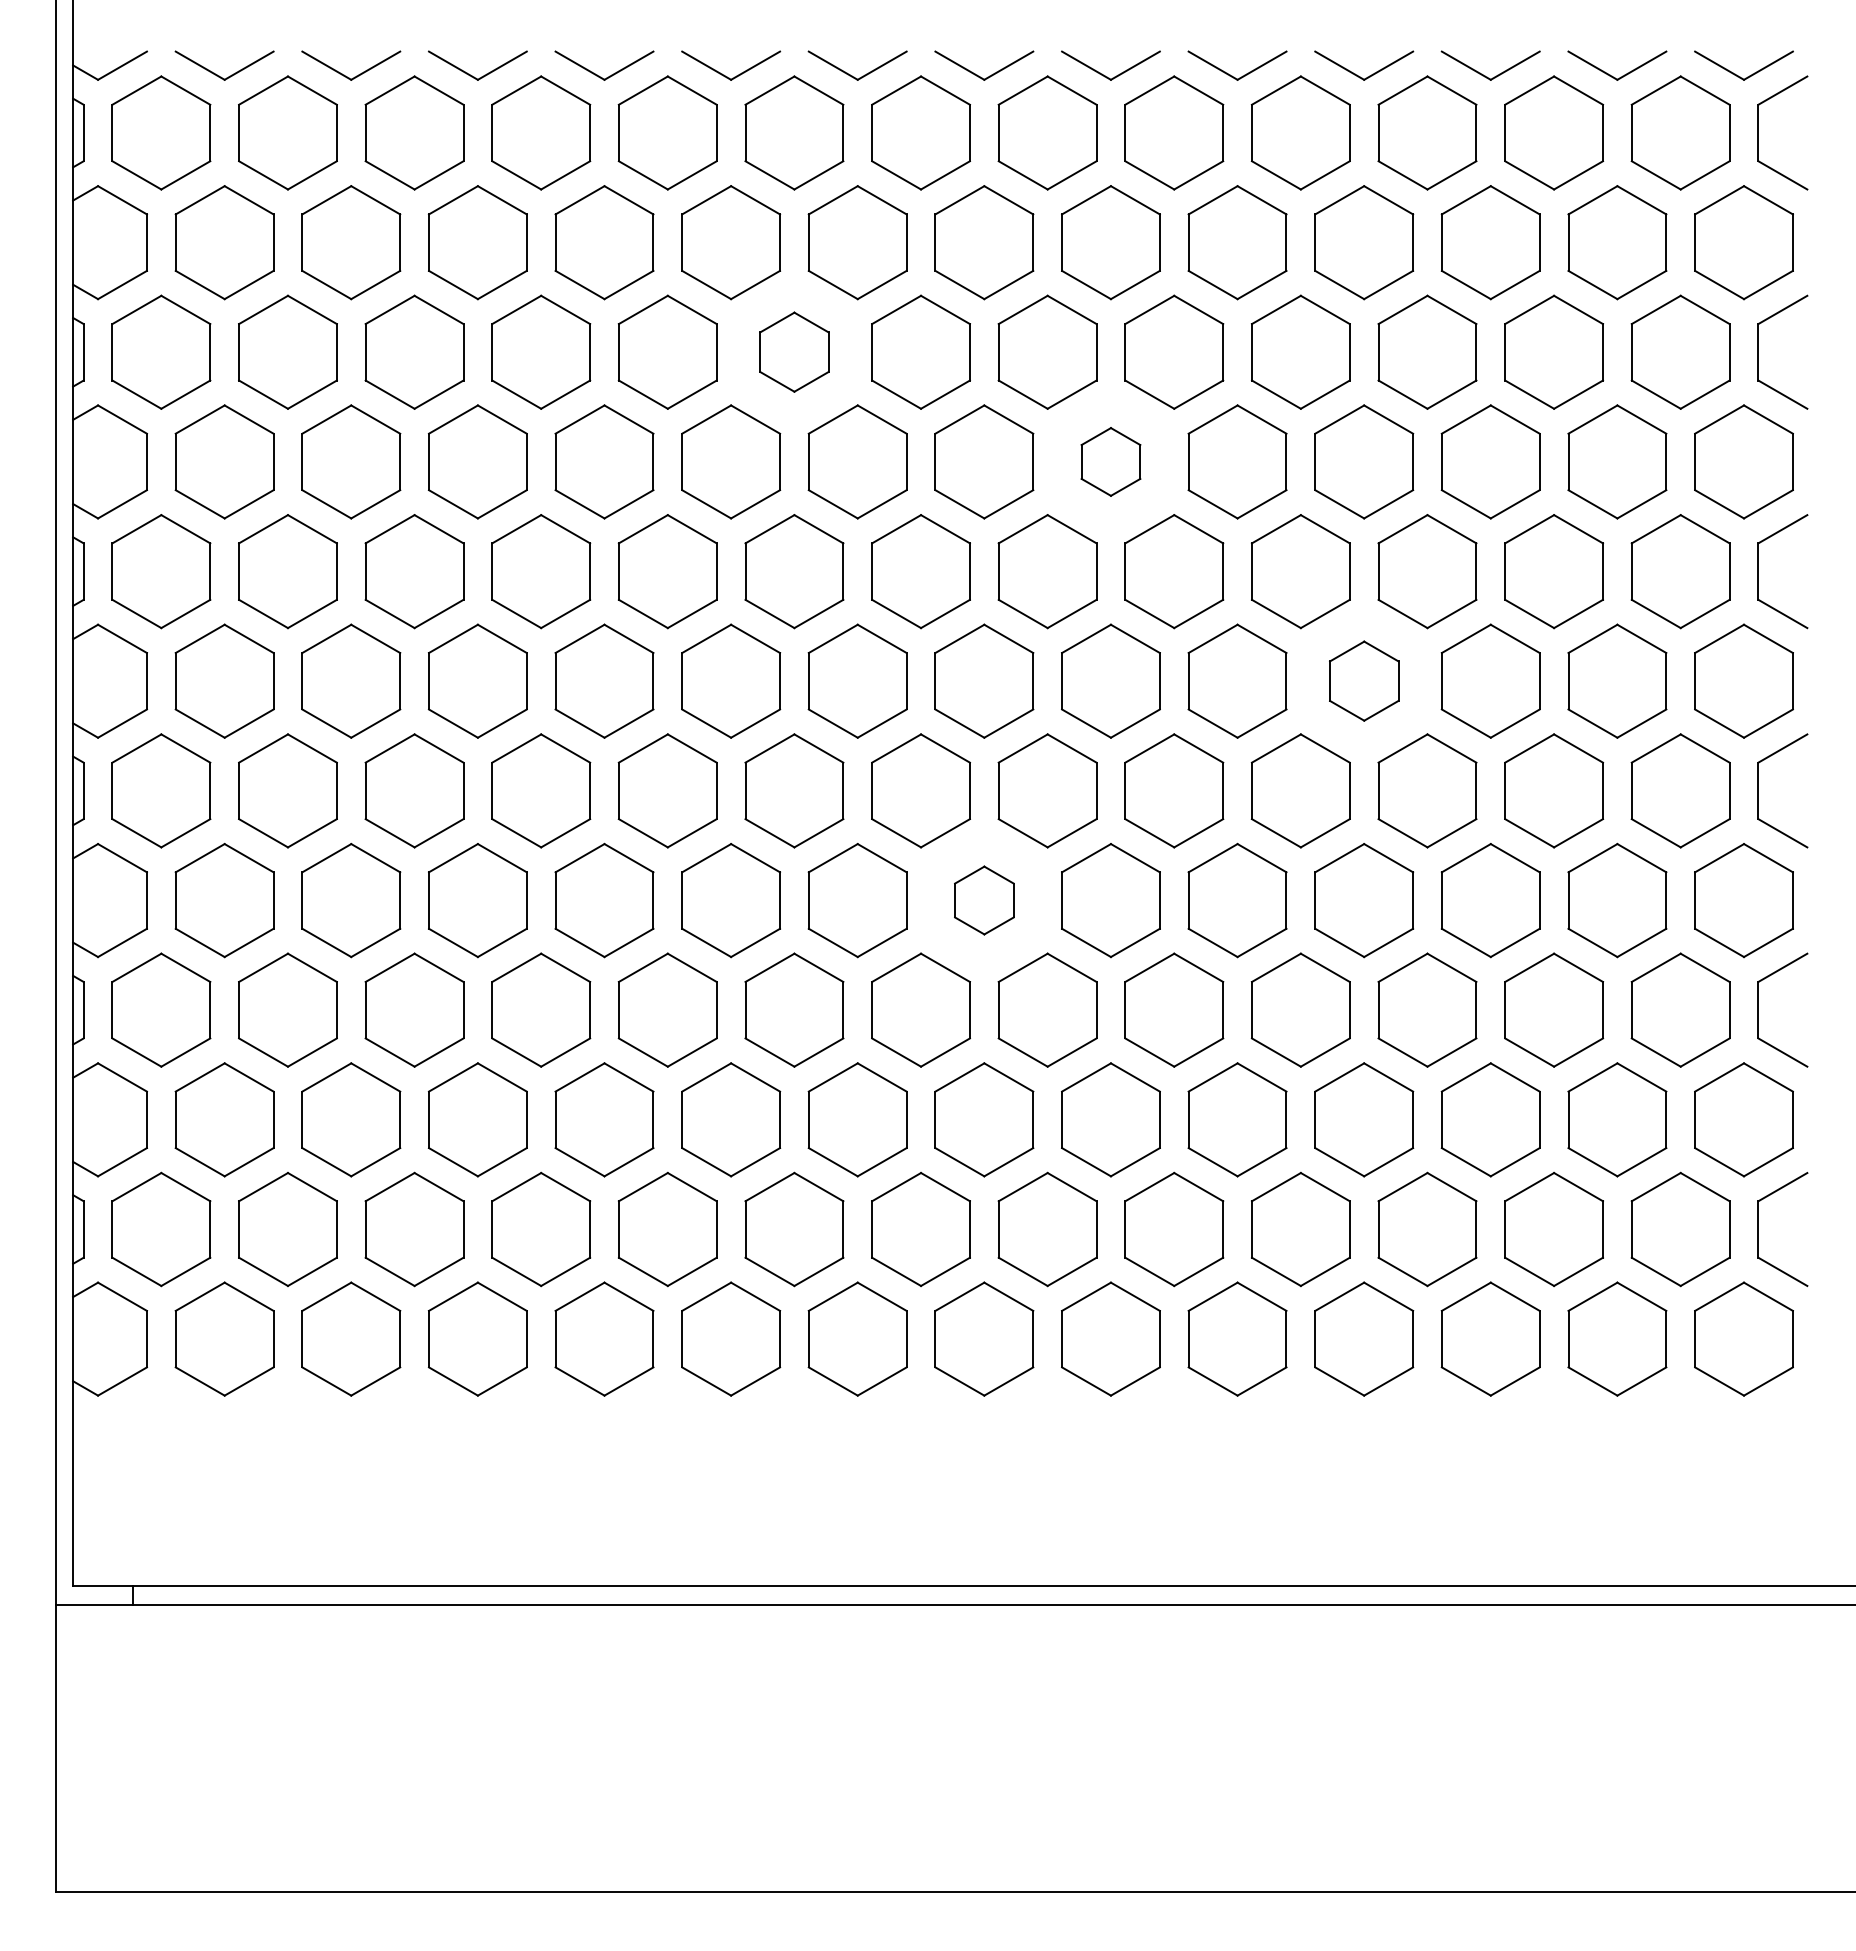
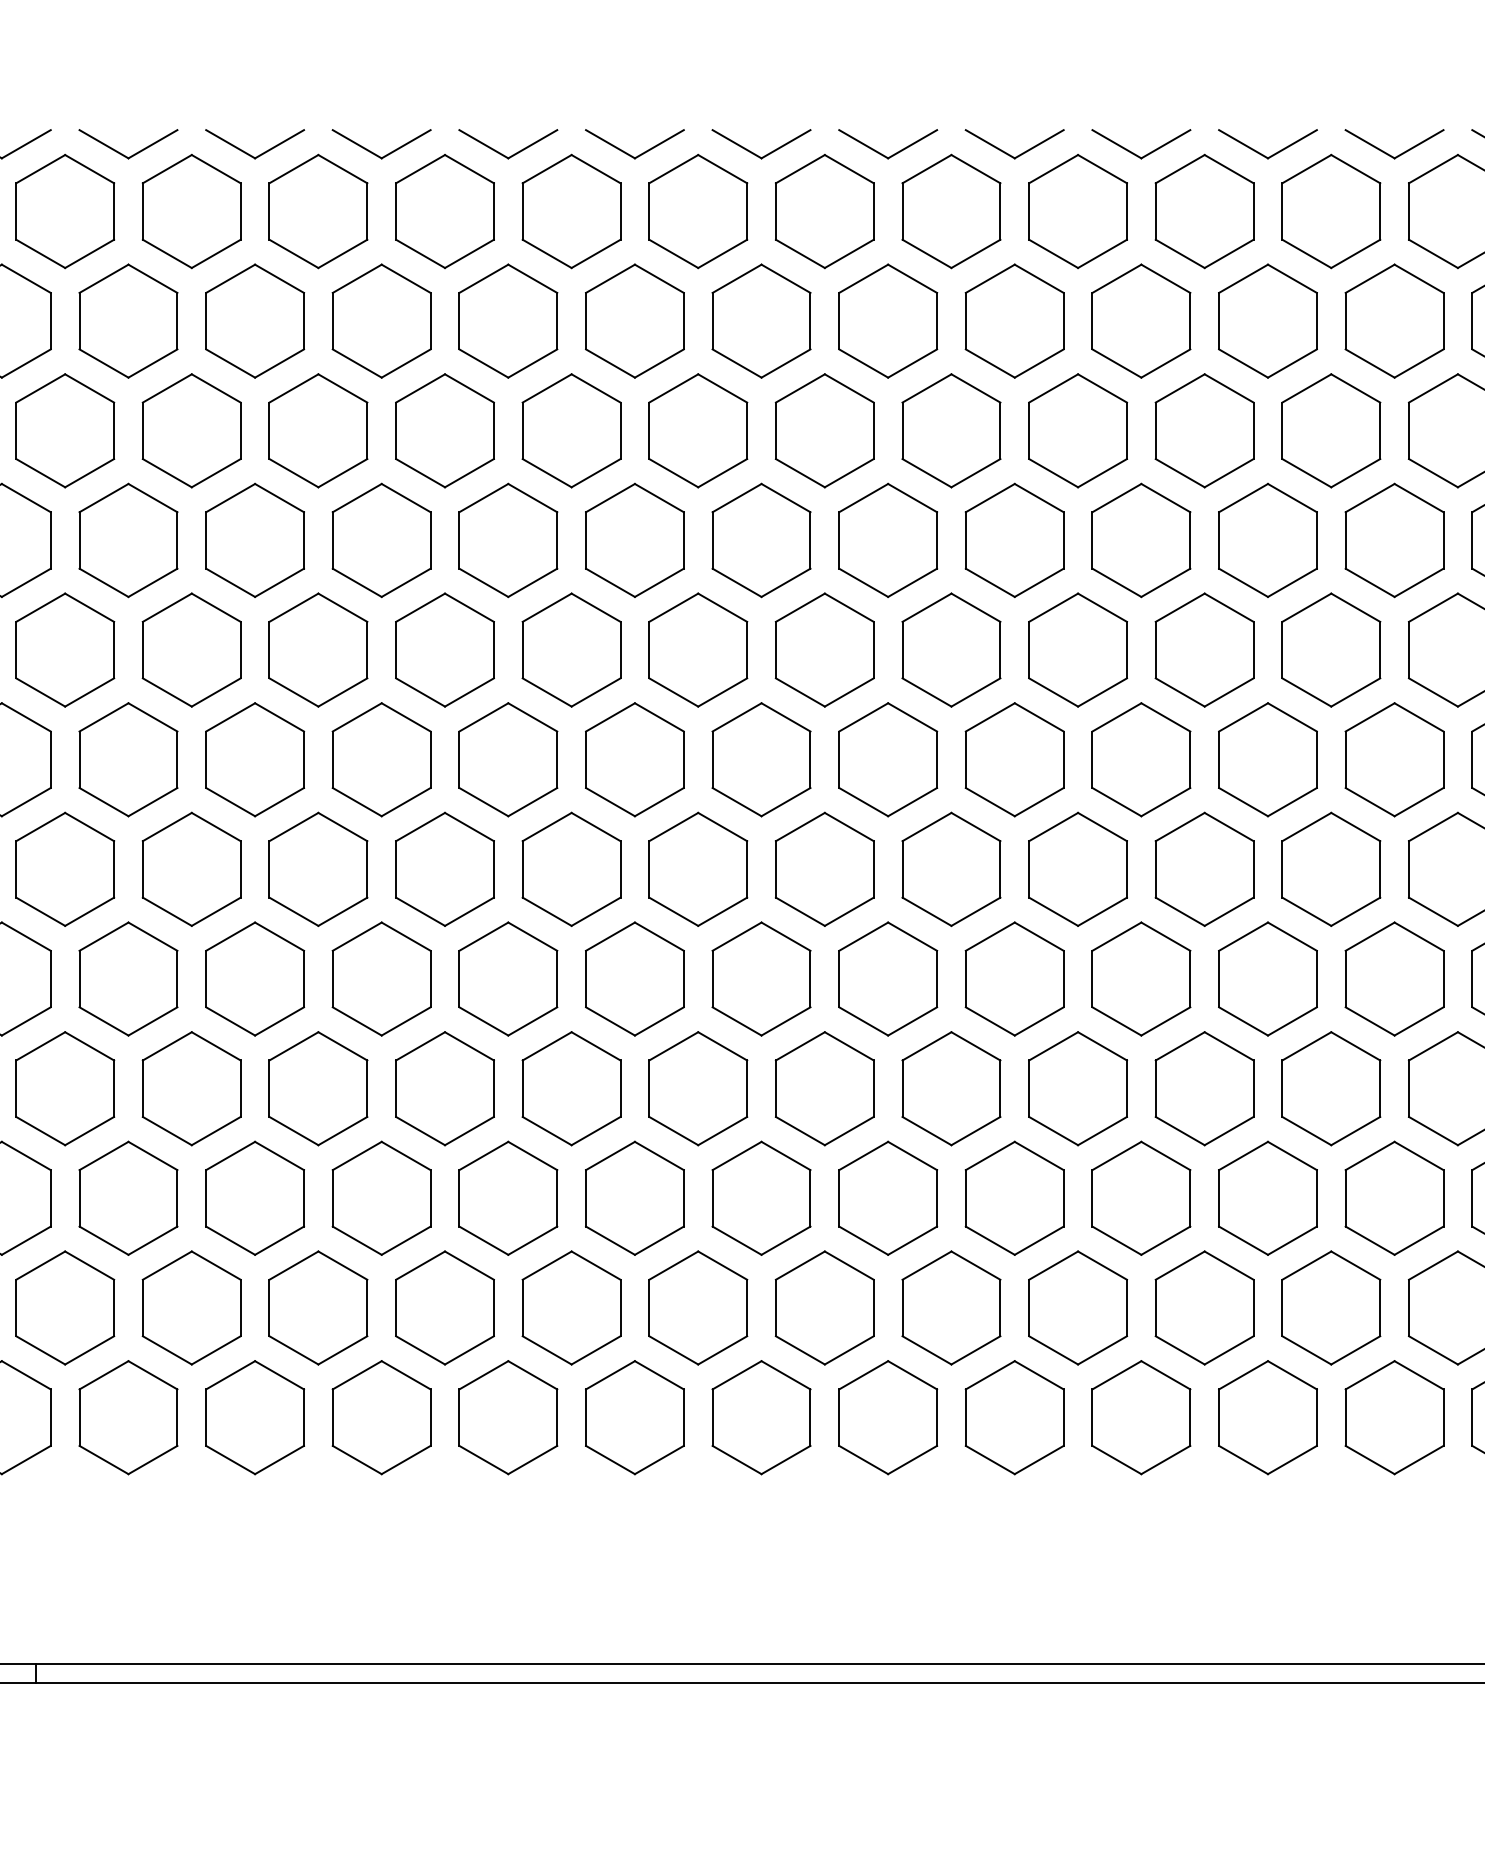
part: (794, 351) -> (698, 430), size x1.43
part: (1110, 461) -> (1014, 540), size x1.67
part: (1364, 680) -> (1268, 759), size x1.43
part: (984, 900) -> (888, 979), size x1.67

